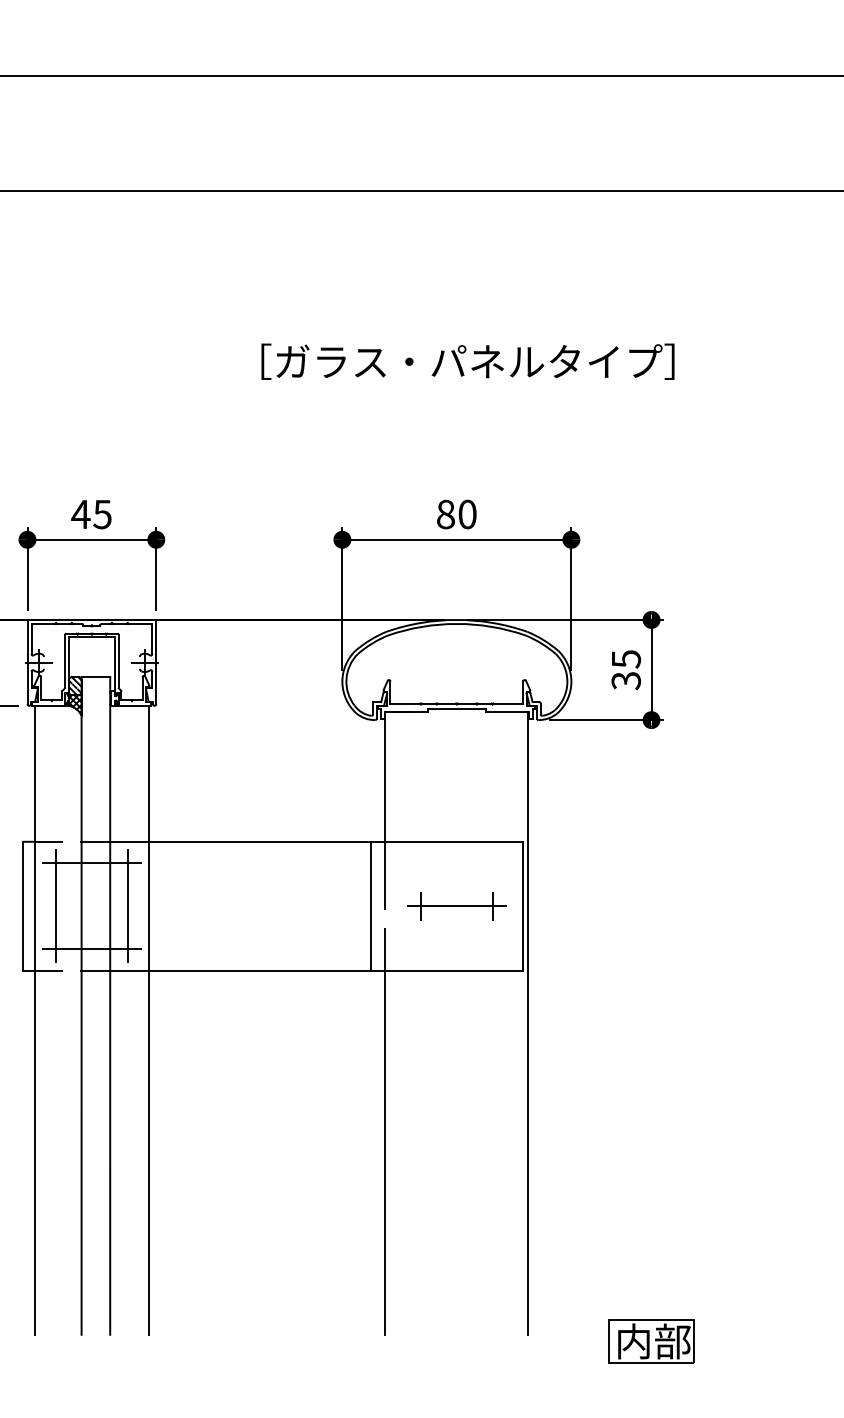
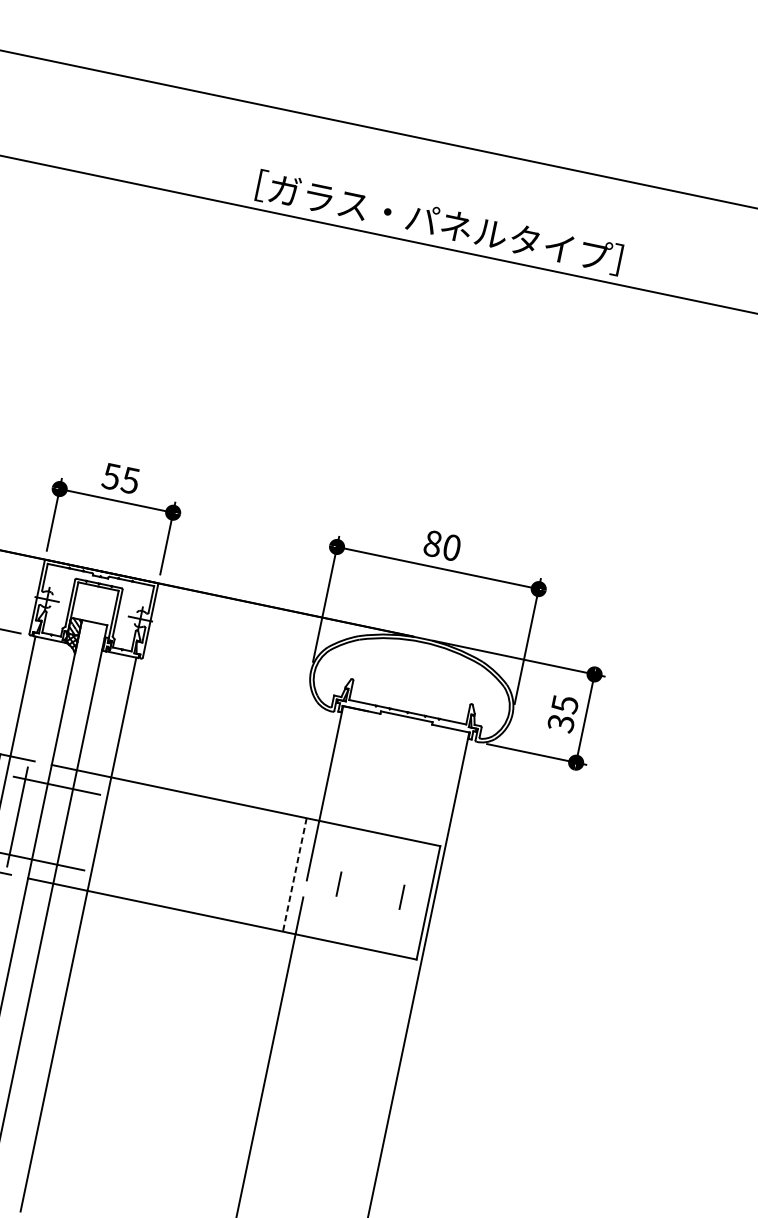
text: (467, 361) -> (438, 222), moved
text: (80, 514) -> (111, 476), 45 -> 55
line: (127, 905) -> (80, 829), removed
line: (371, 906) -> (295, 875), solid -> dashed
line: (456, 906) -> (370, 890), removed

